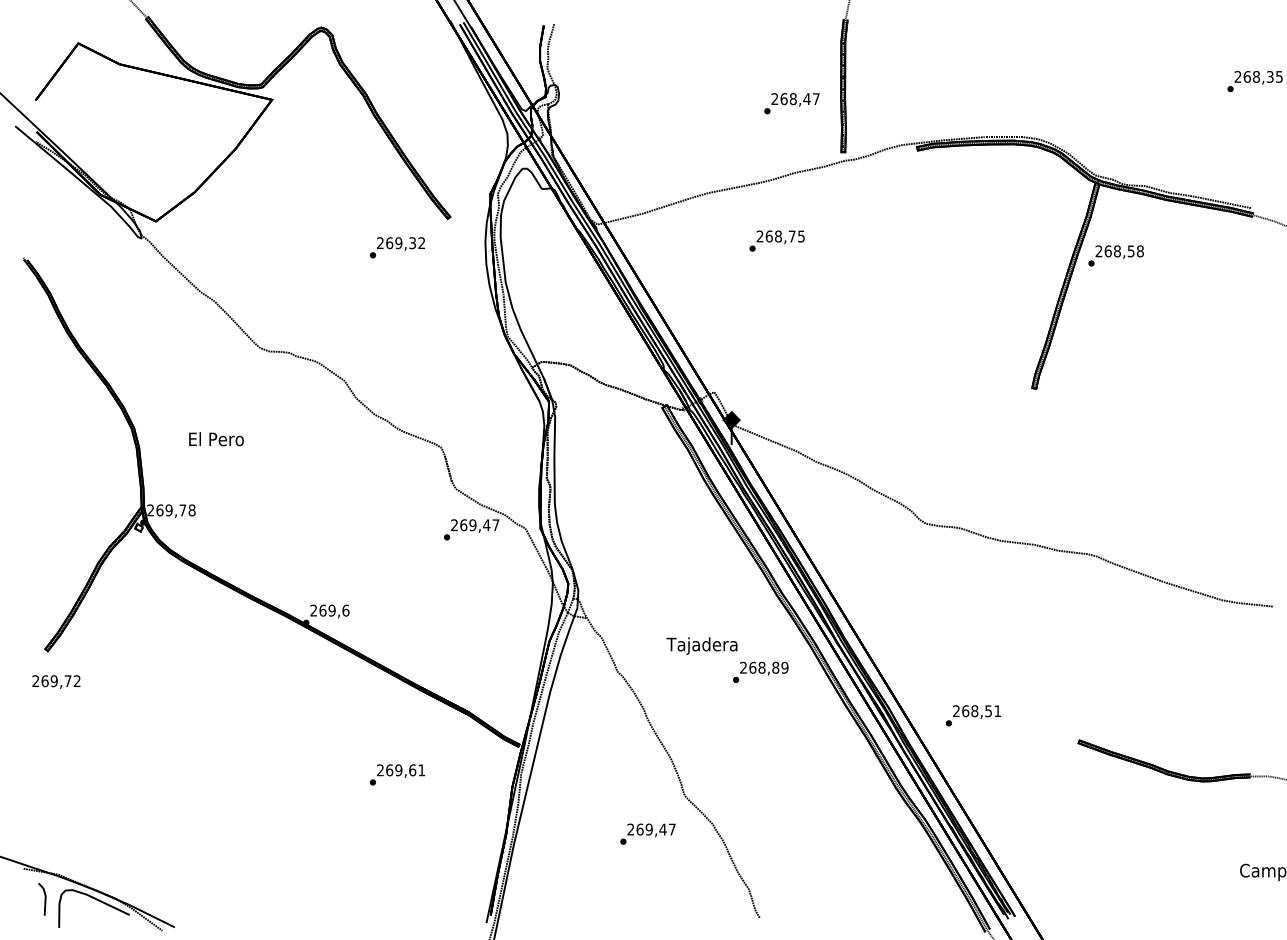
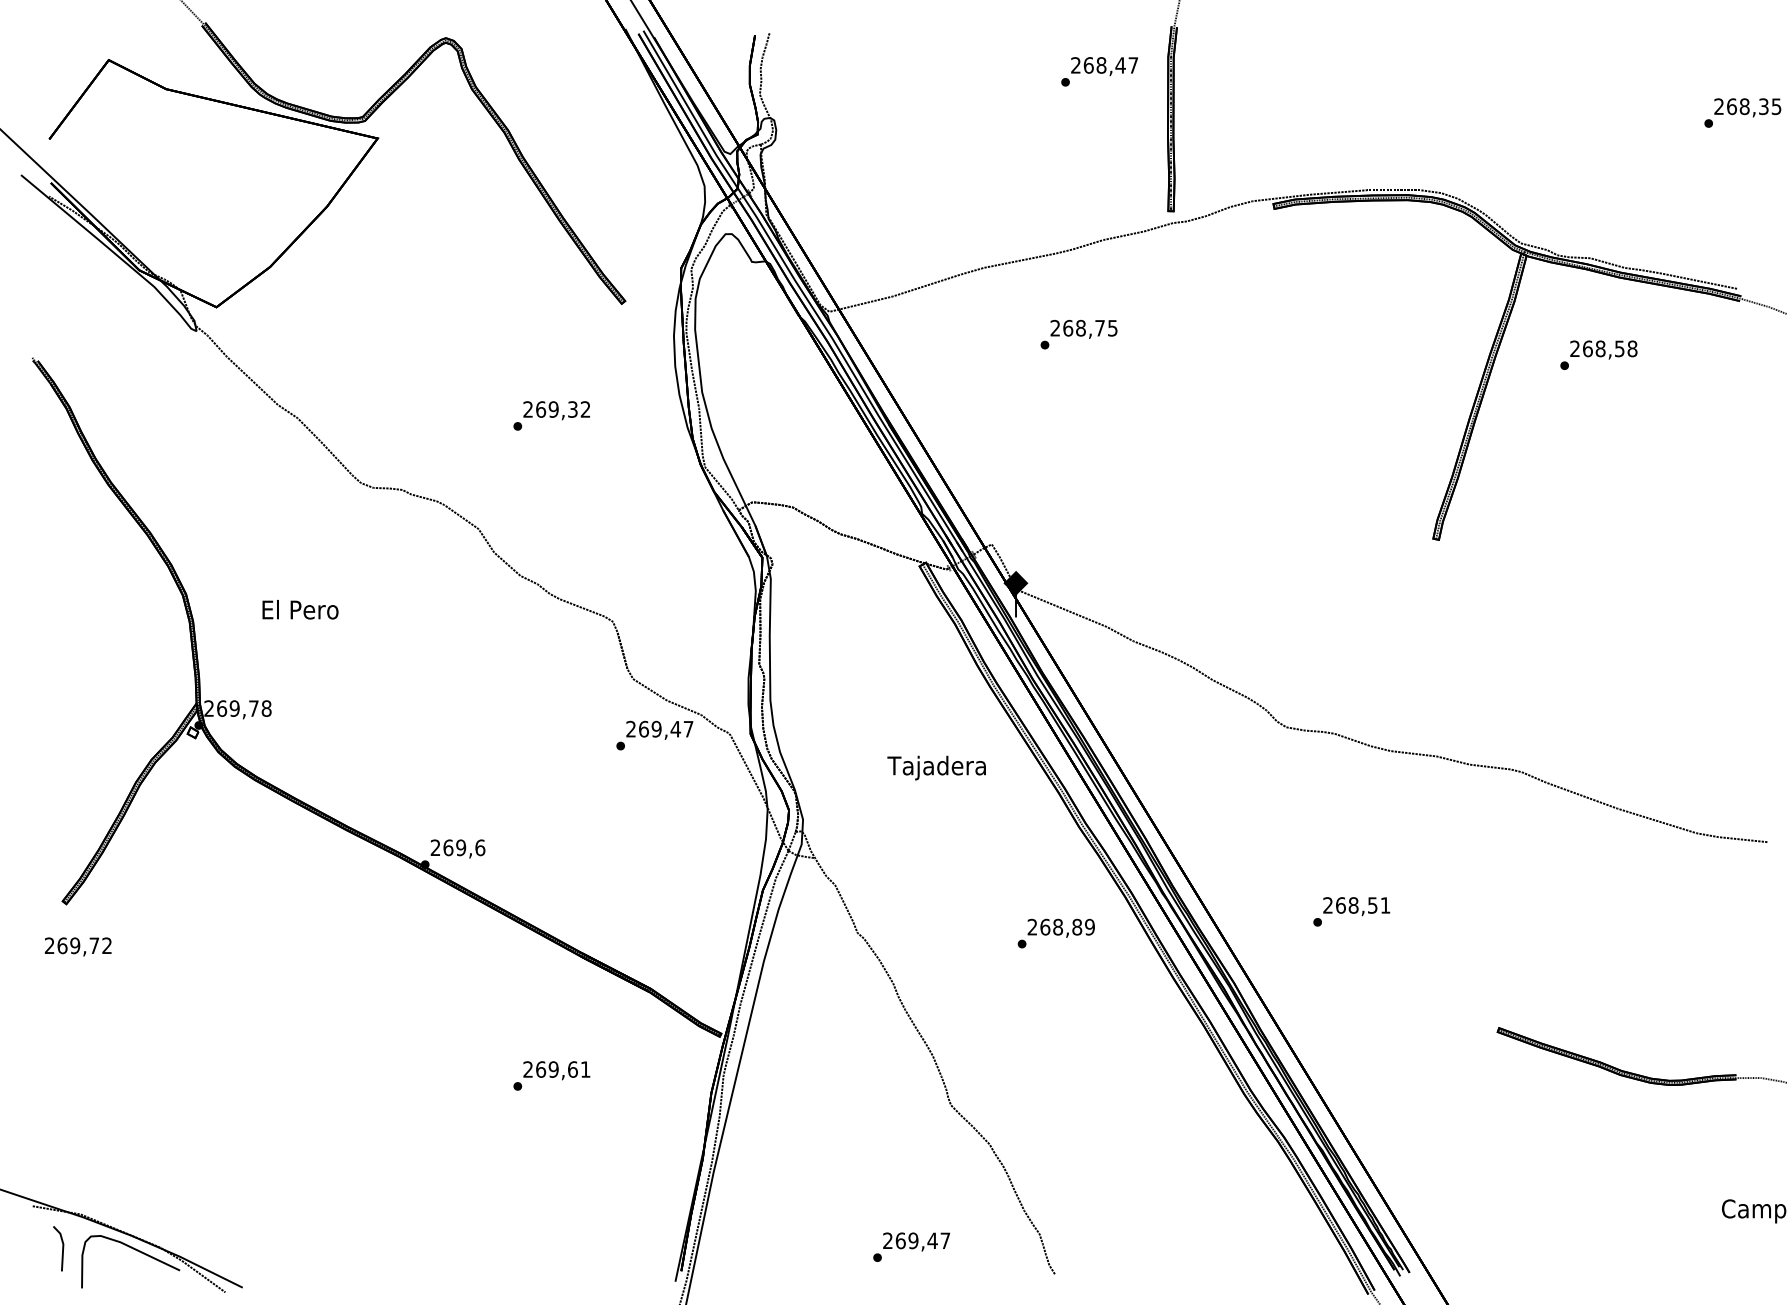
text: (791, 103) -> (1099, 71), moved
text: (397, 247) -> (551, 415), moved
text: (1115, 255) -> (1598, 354), moved
text: (701, 645) -> (936, 767), moved
text: (973, 715) -> (1351, 911), moved
text: (647, 833) -> (911, 1246), moved

